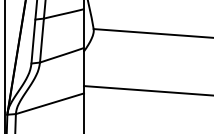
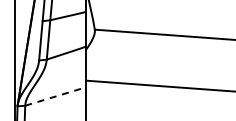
line: (49, 103) -> (55, 96), solid -> dashed

